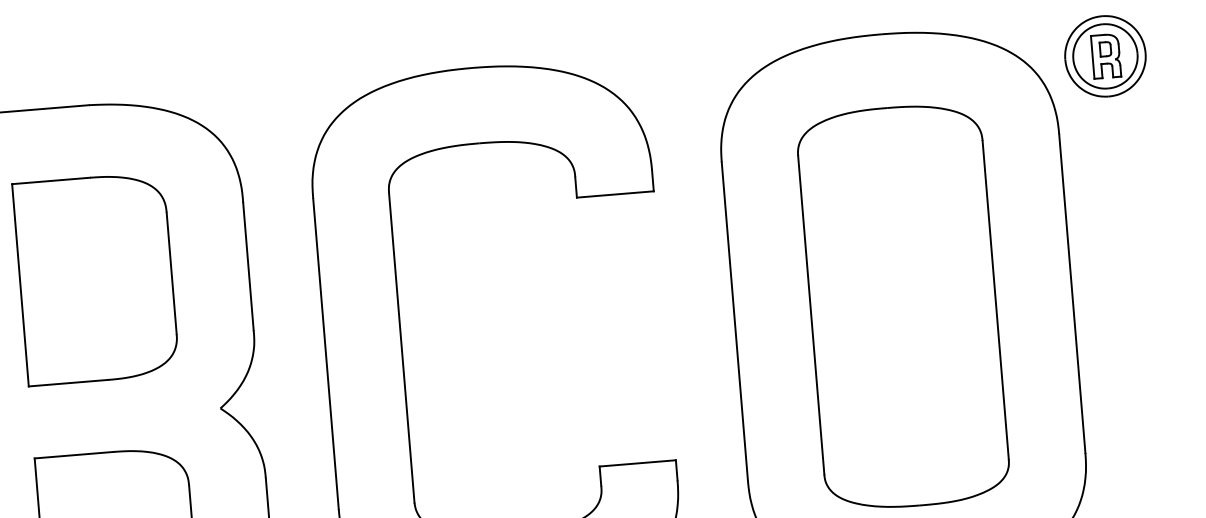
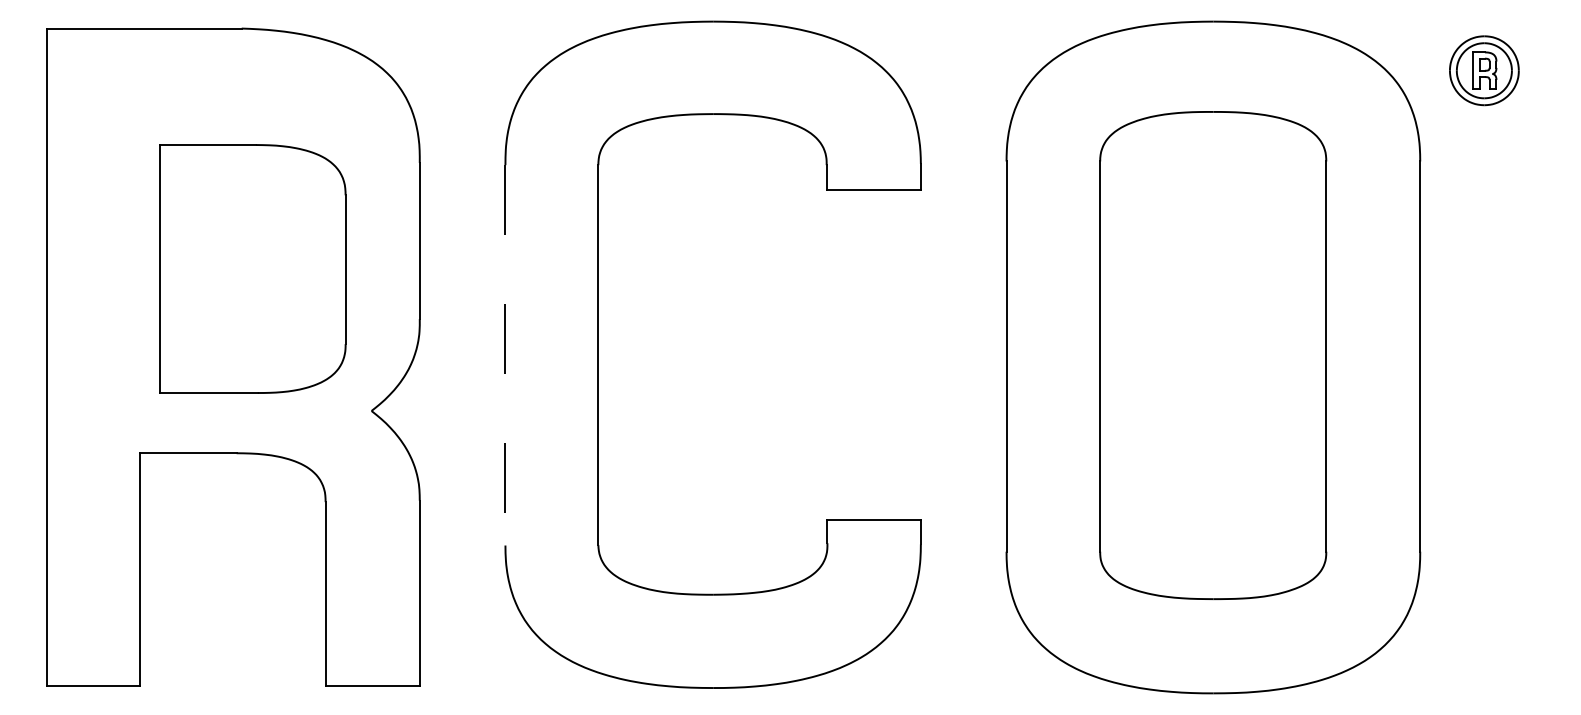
part: (1105, 56) -> (1484, 70), size x0.7
part: (95, 278) -> (252, 268), moved
line: (326, 354) -> (505, 355), solid -> dashed

